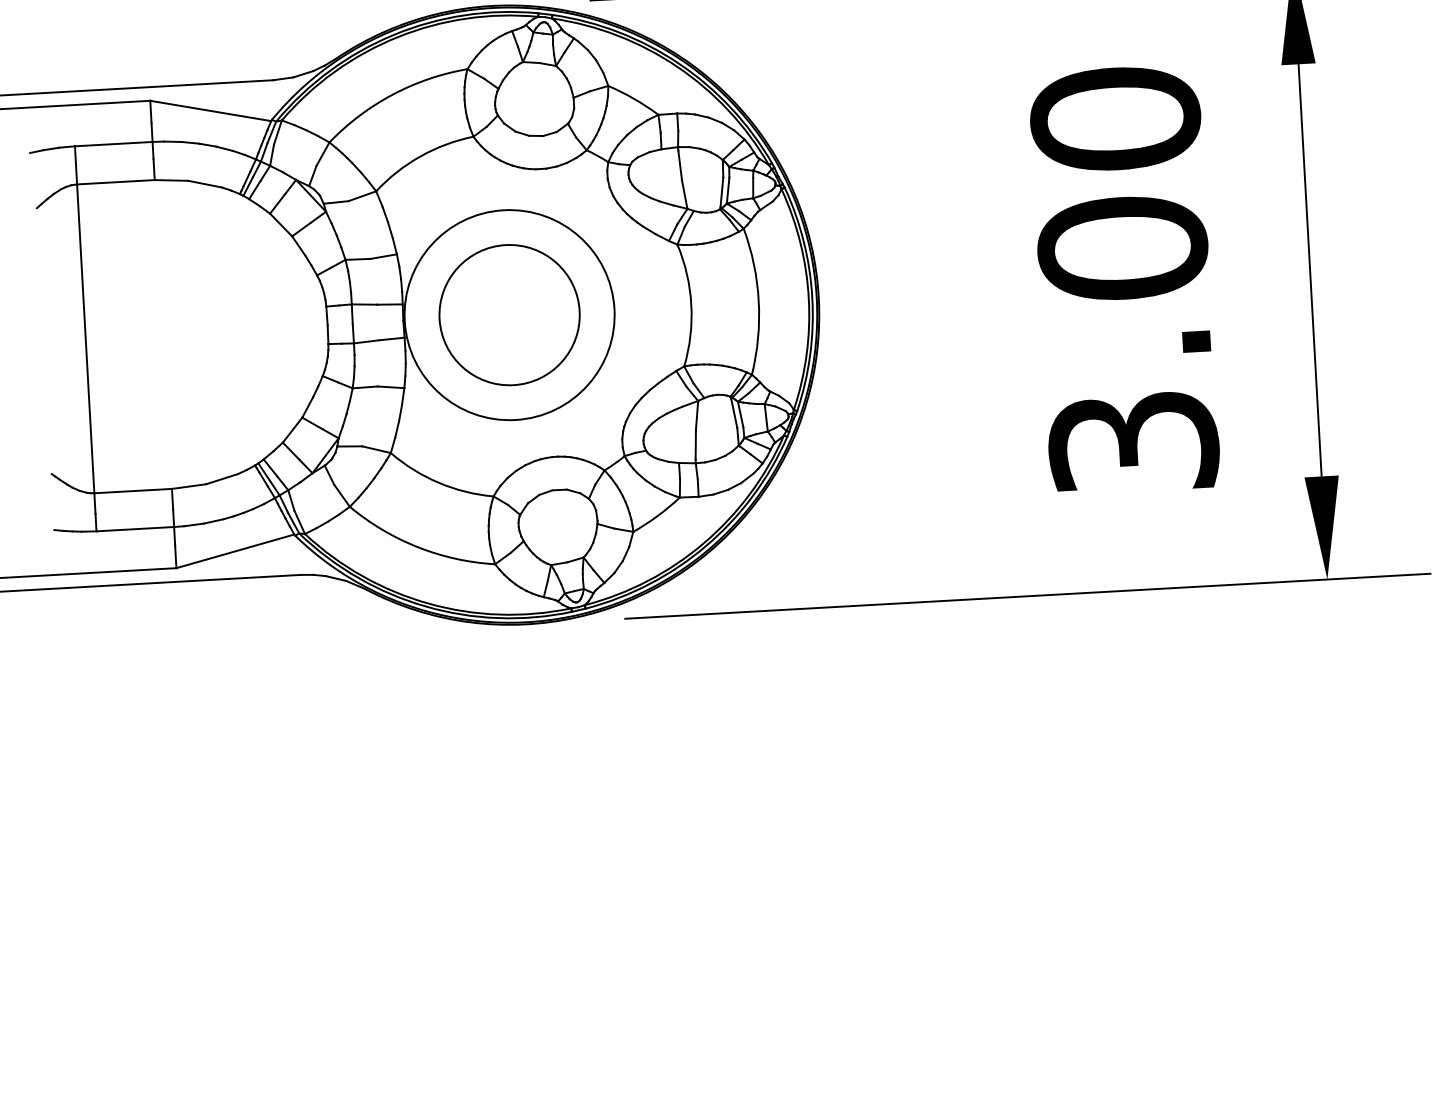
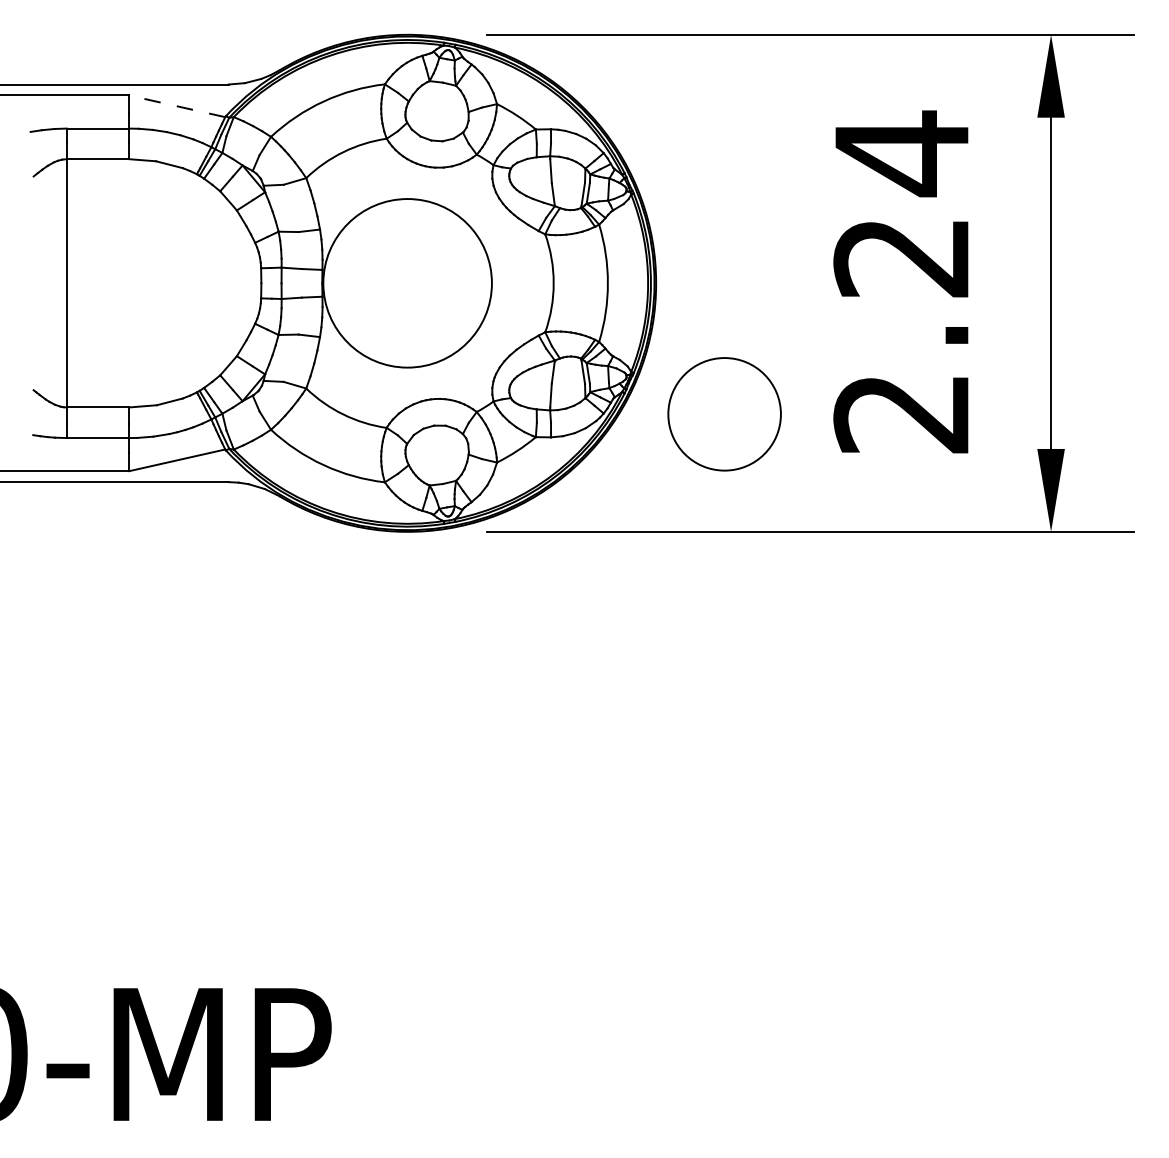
line: (209, 111) -> (176, 106), solid -> dashed
text: (1123, 278) -> (901, 281), 3.00 -> 2.24
circle: (509, 315) -> (724, 414), moved

